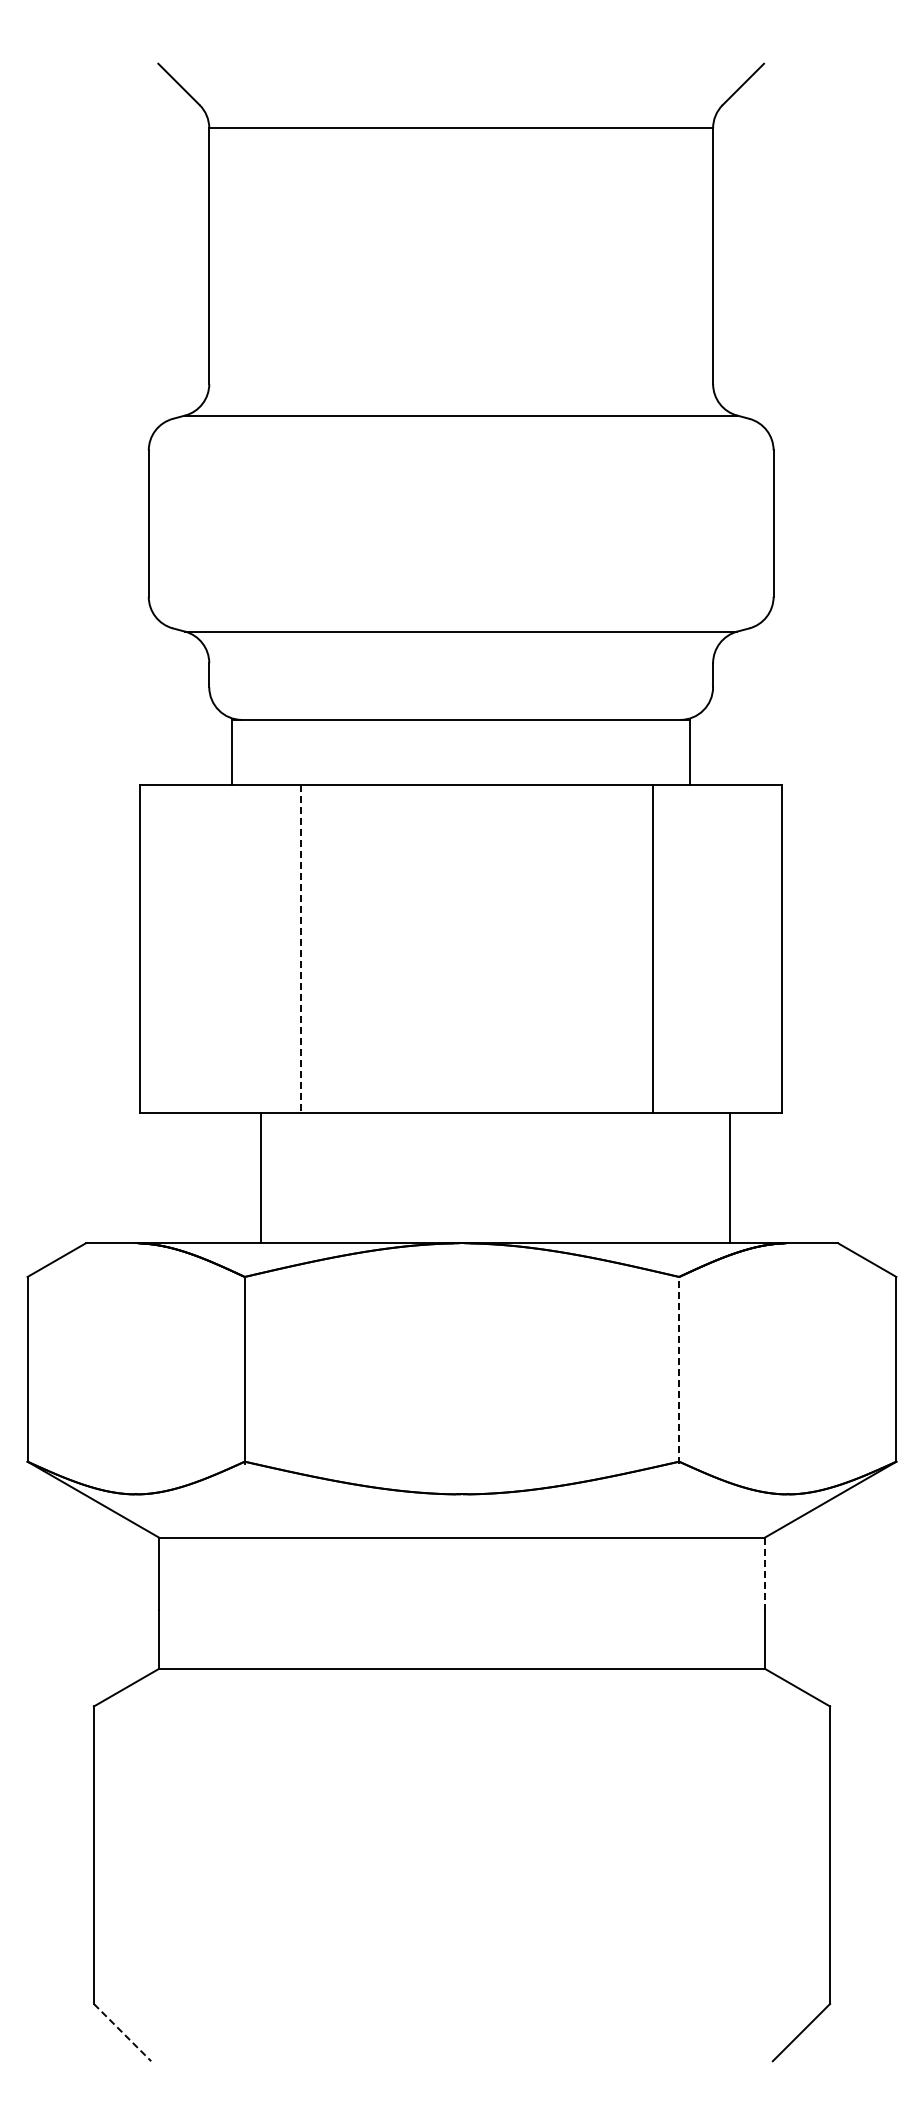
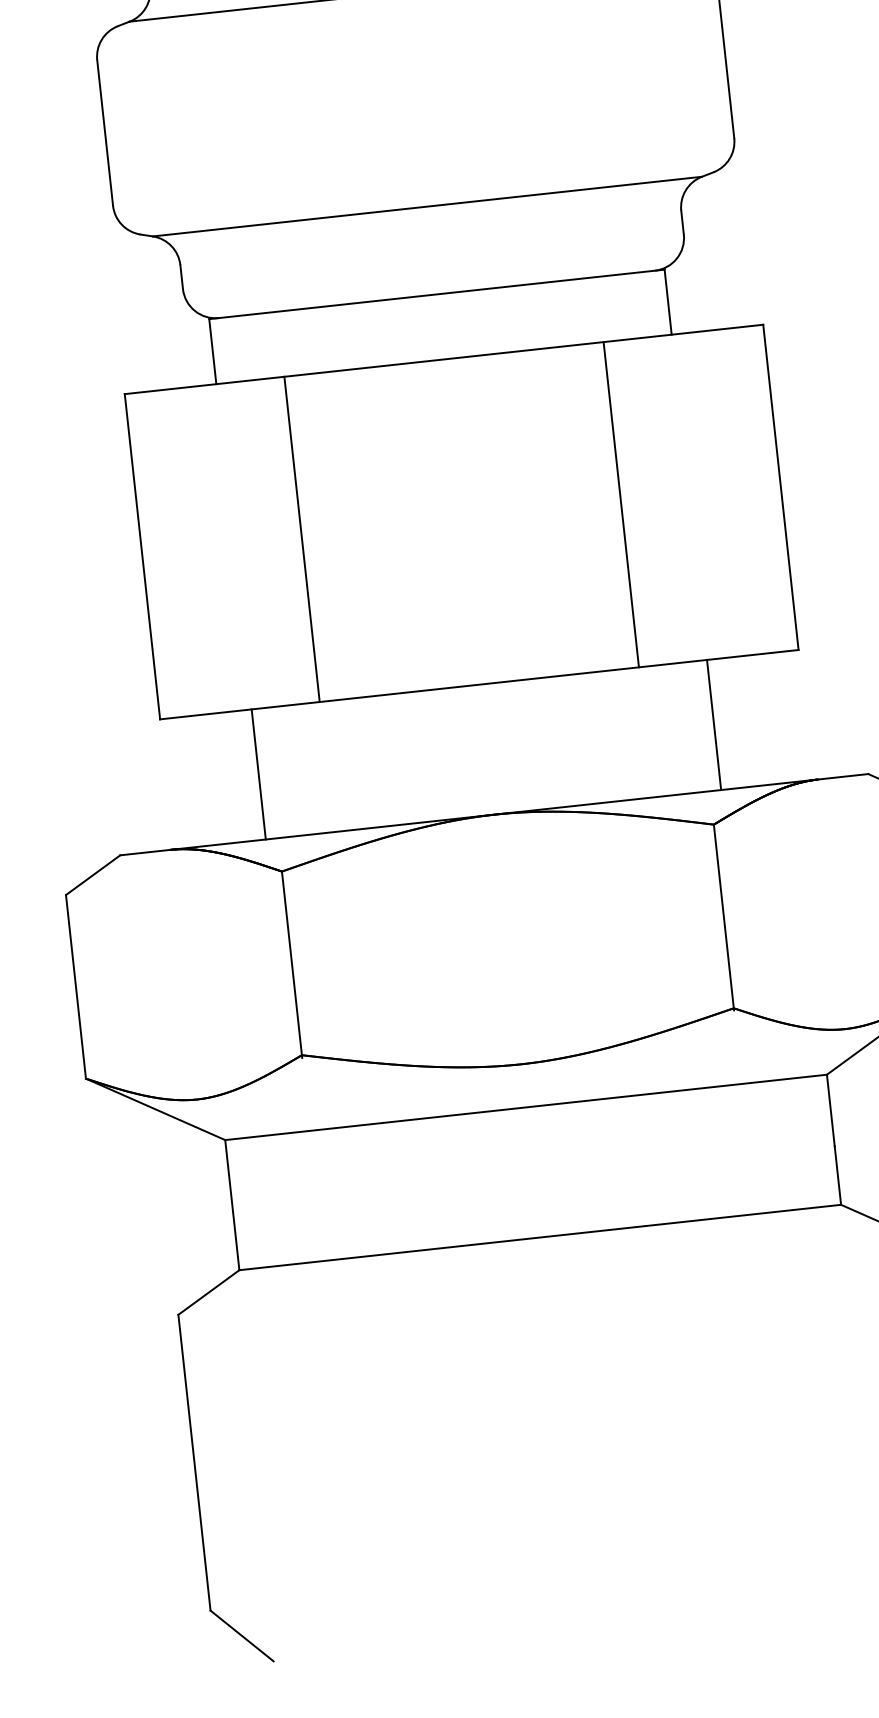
line: (300, 948) -> (301, 539), dashed -> solid
line: (652, 948) -> (621, 504), moved
line: (261, 1177) -> (259, 774), moved
line: (730, 1177) -> (714, 724), moved
line: (679, 1369) -> (724, 916), dashed -> solid
line: (764, 1573) -> (830, 1110), dashed -> solid
line: (122, 2032) -> (241, 1635), dashed -> solid

